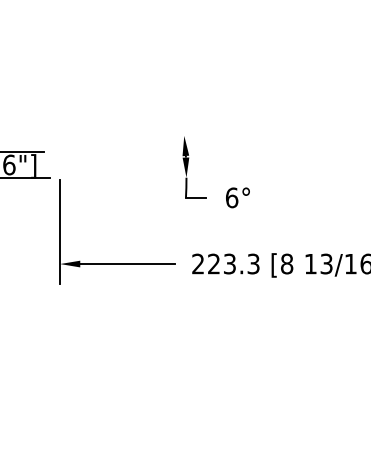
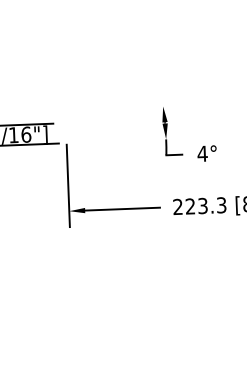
text: (231, 197) -> (202, 153), 6° -> 4°

